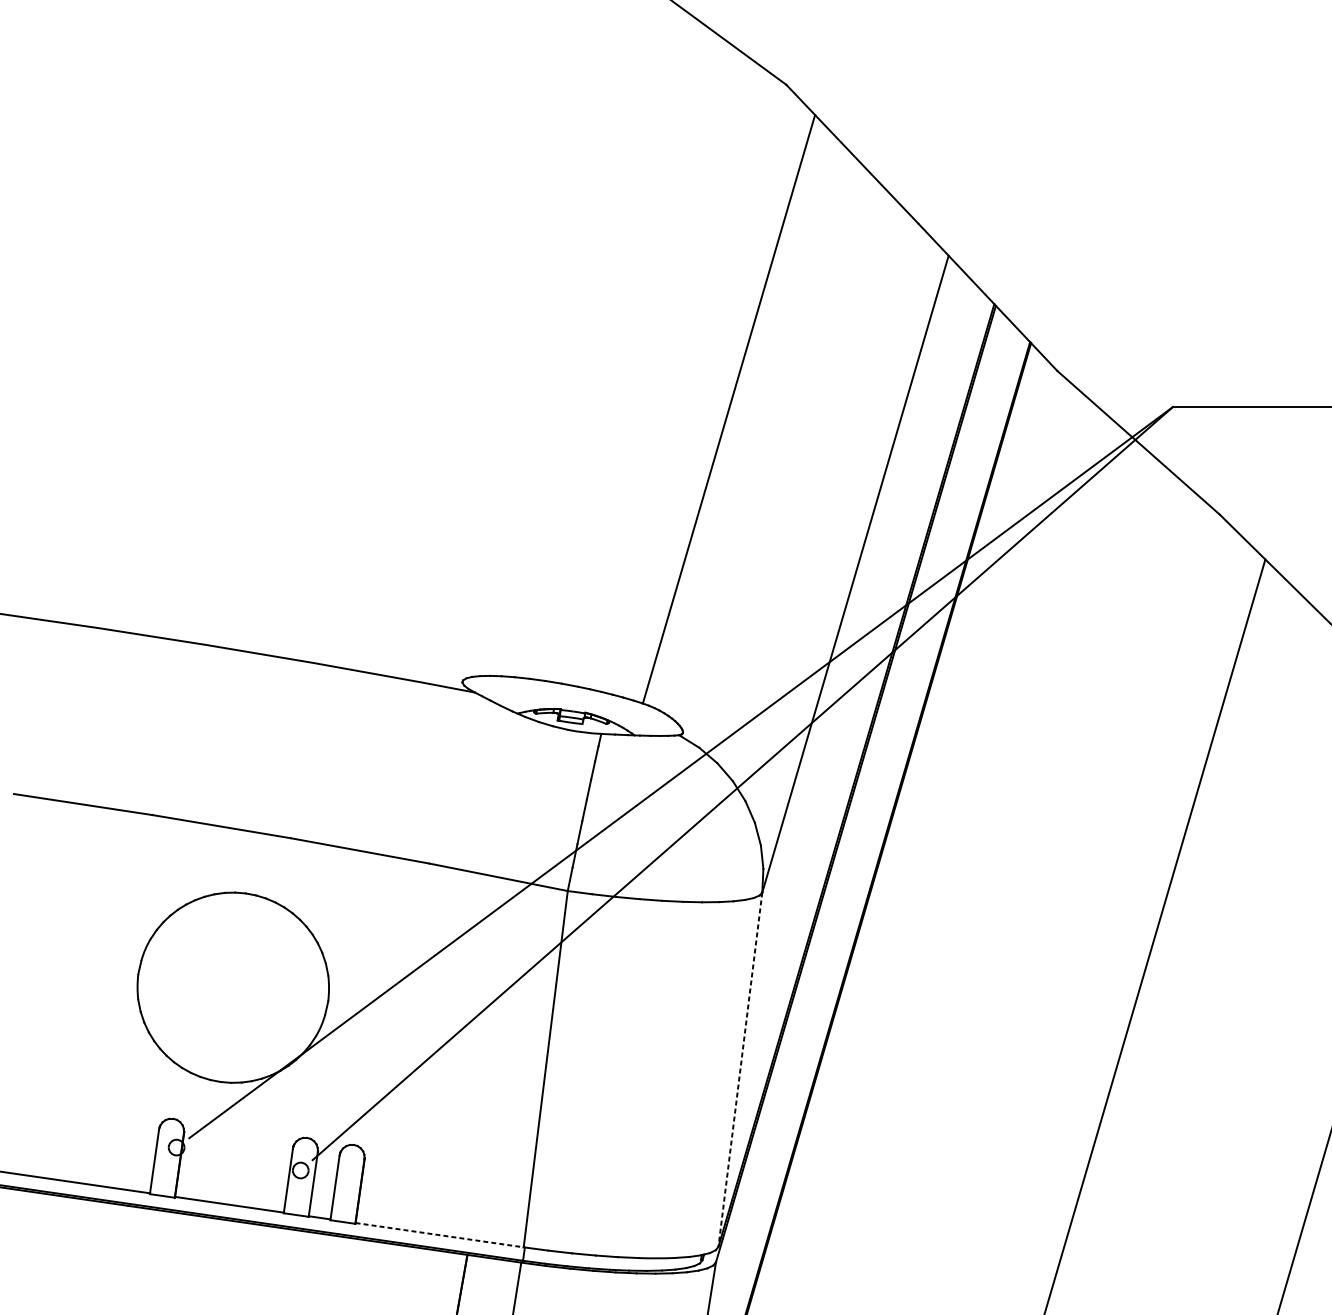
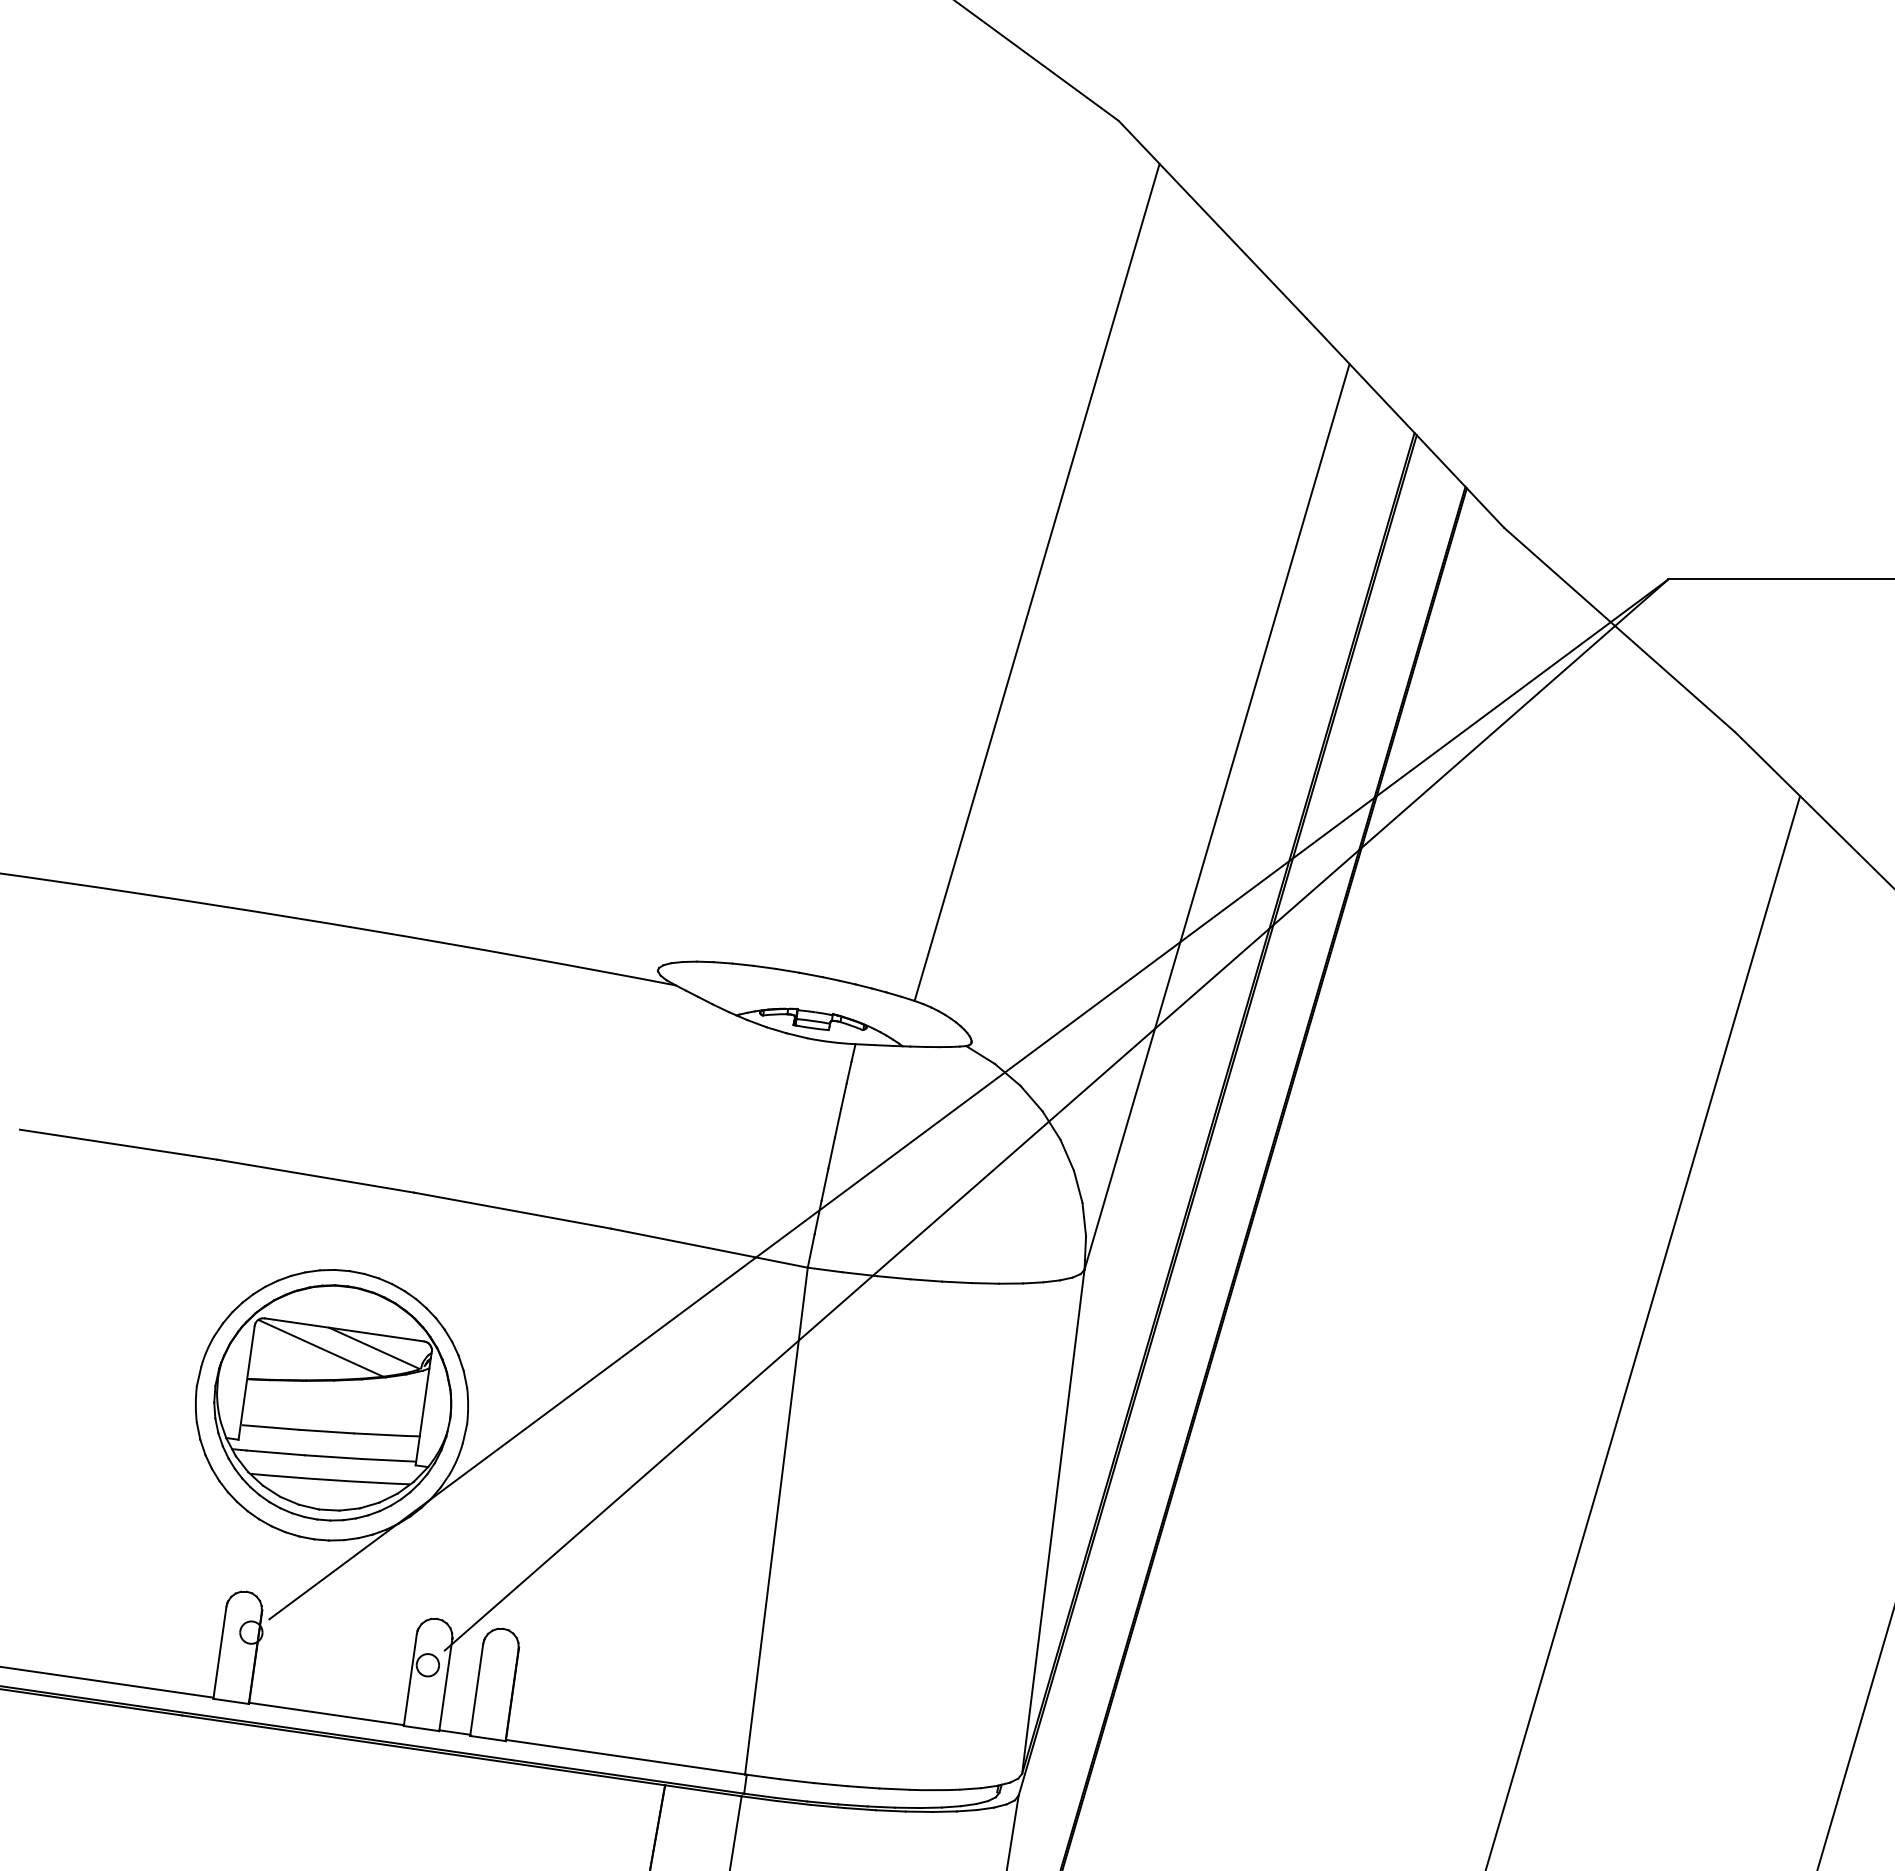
part: (233, 985) -> (332, 1402), added
line: (740, 1069) -> (1053, 1521), dashed -> solid
line: (439, 1235) -> (625, 1757), dashed -> solid

